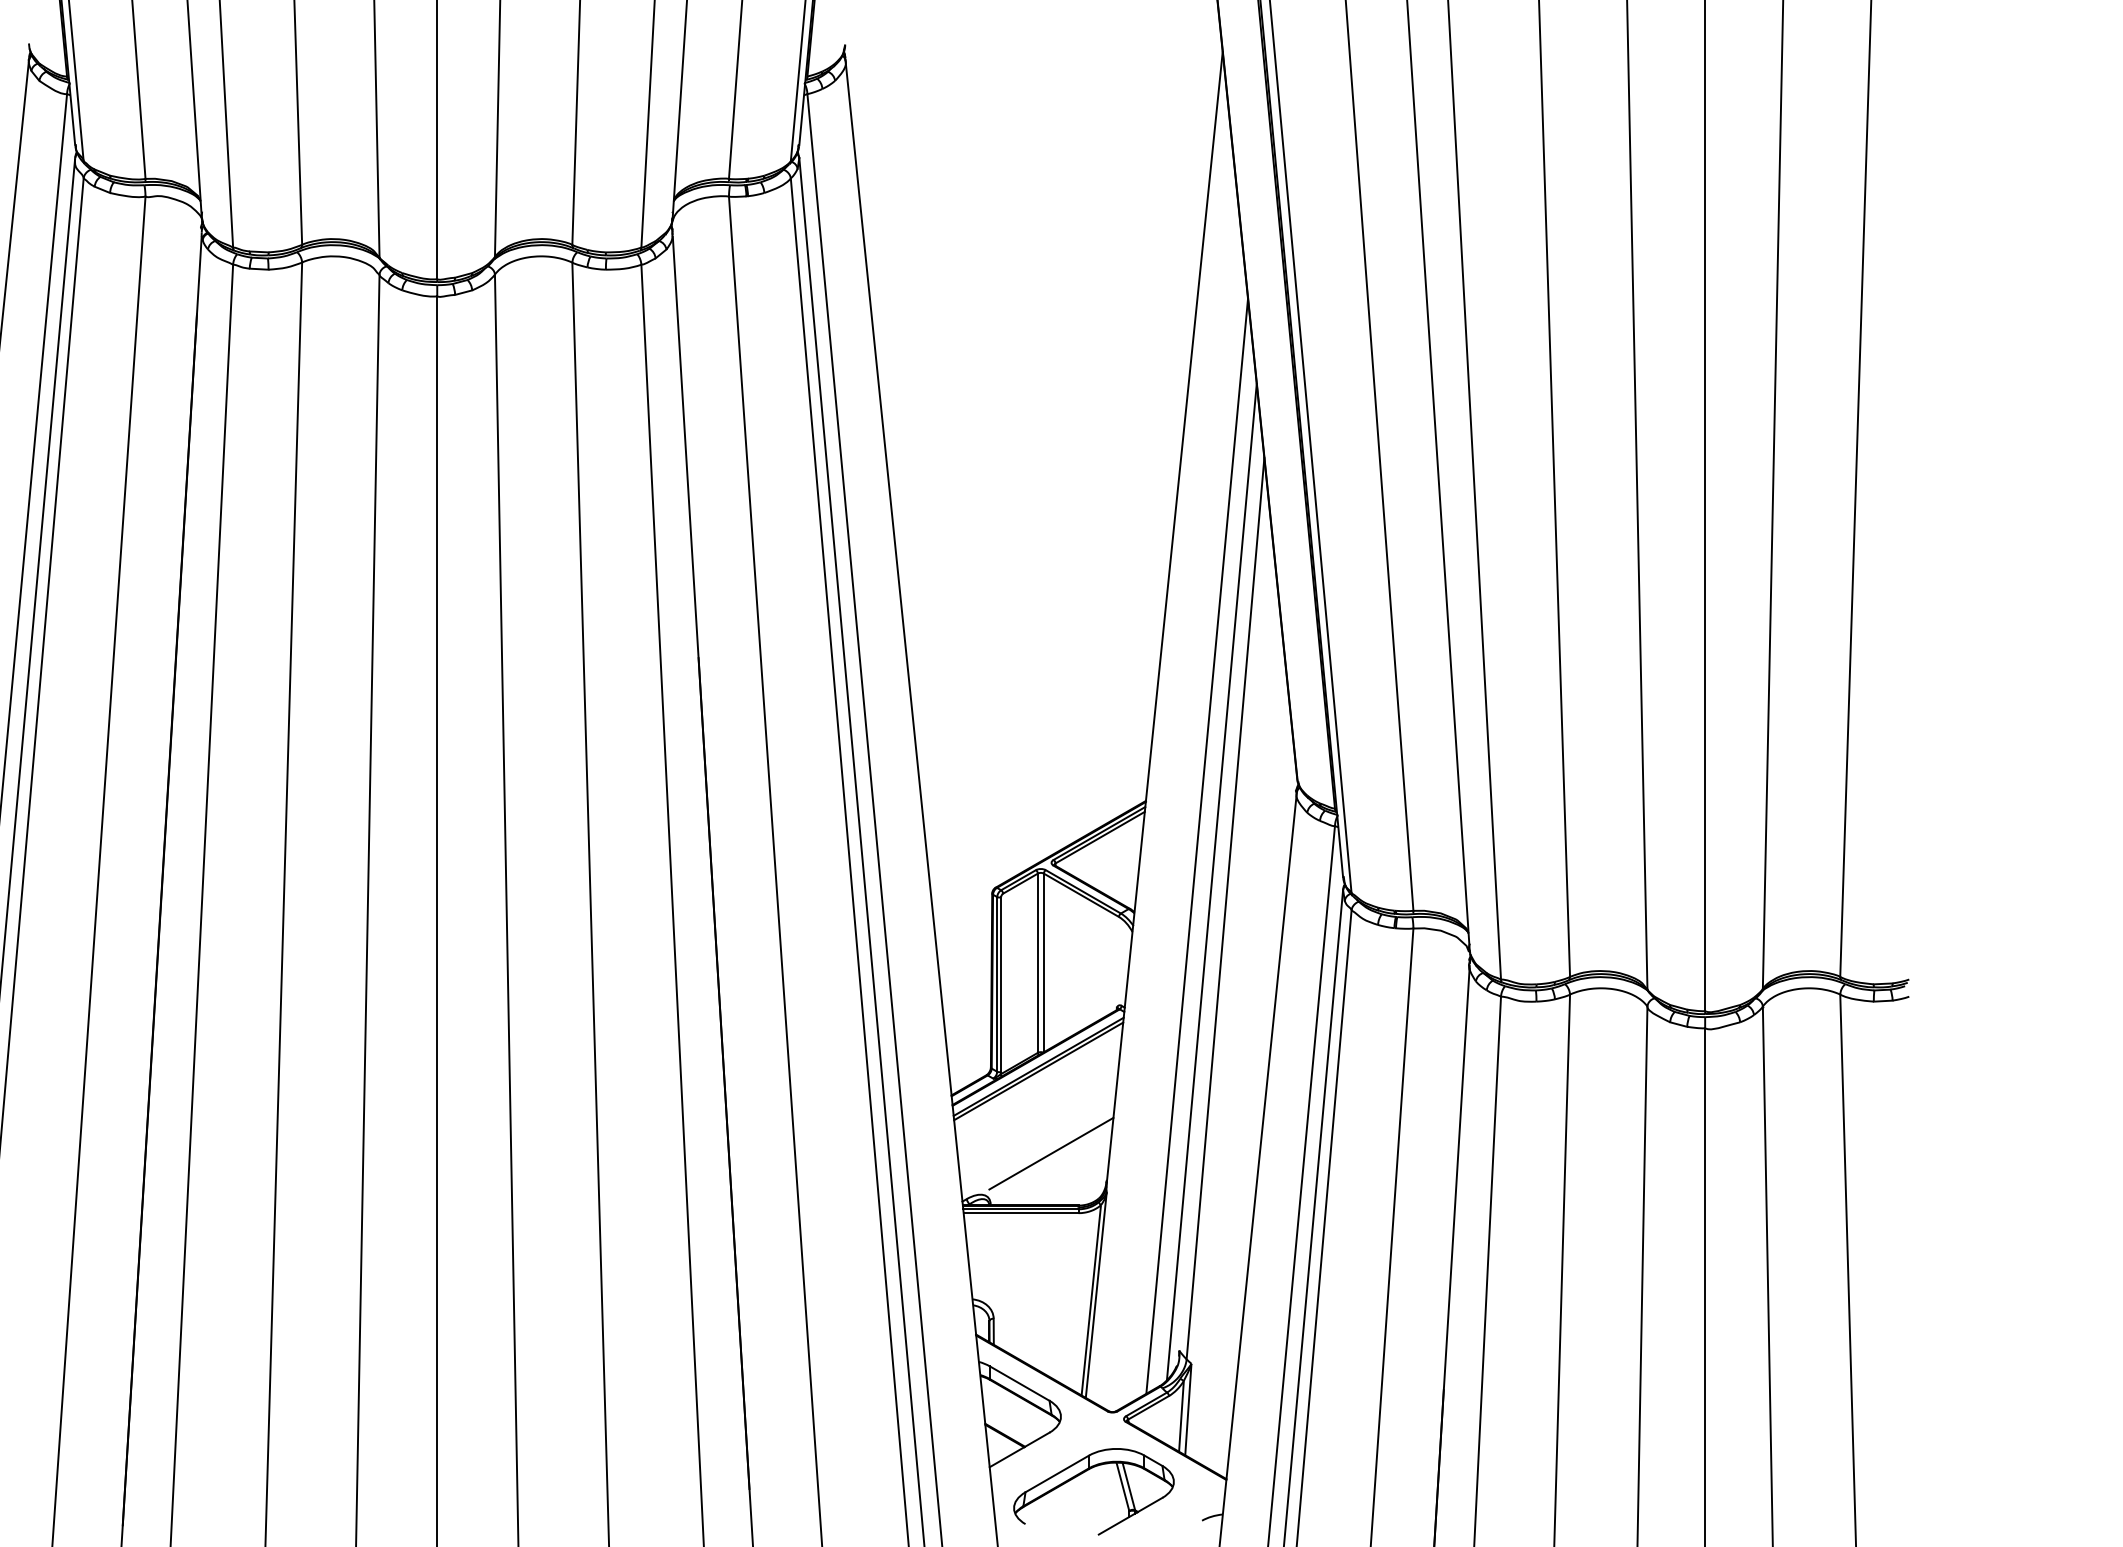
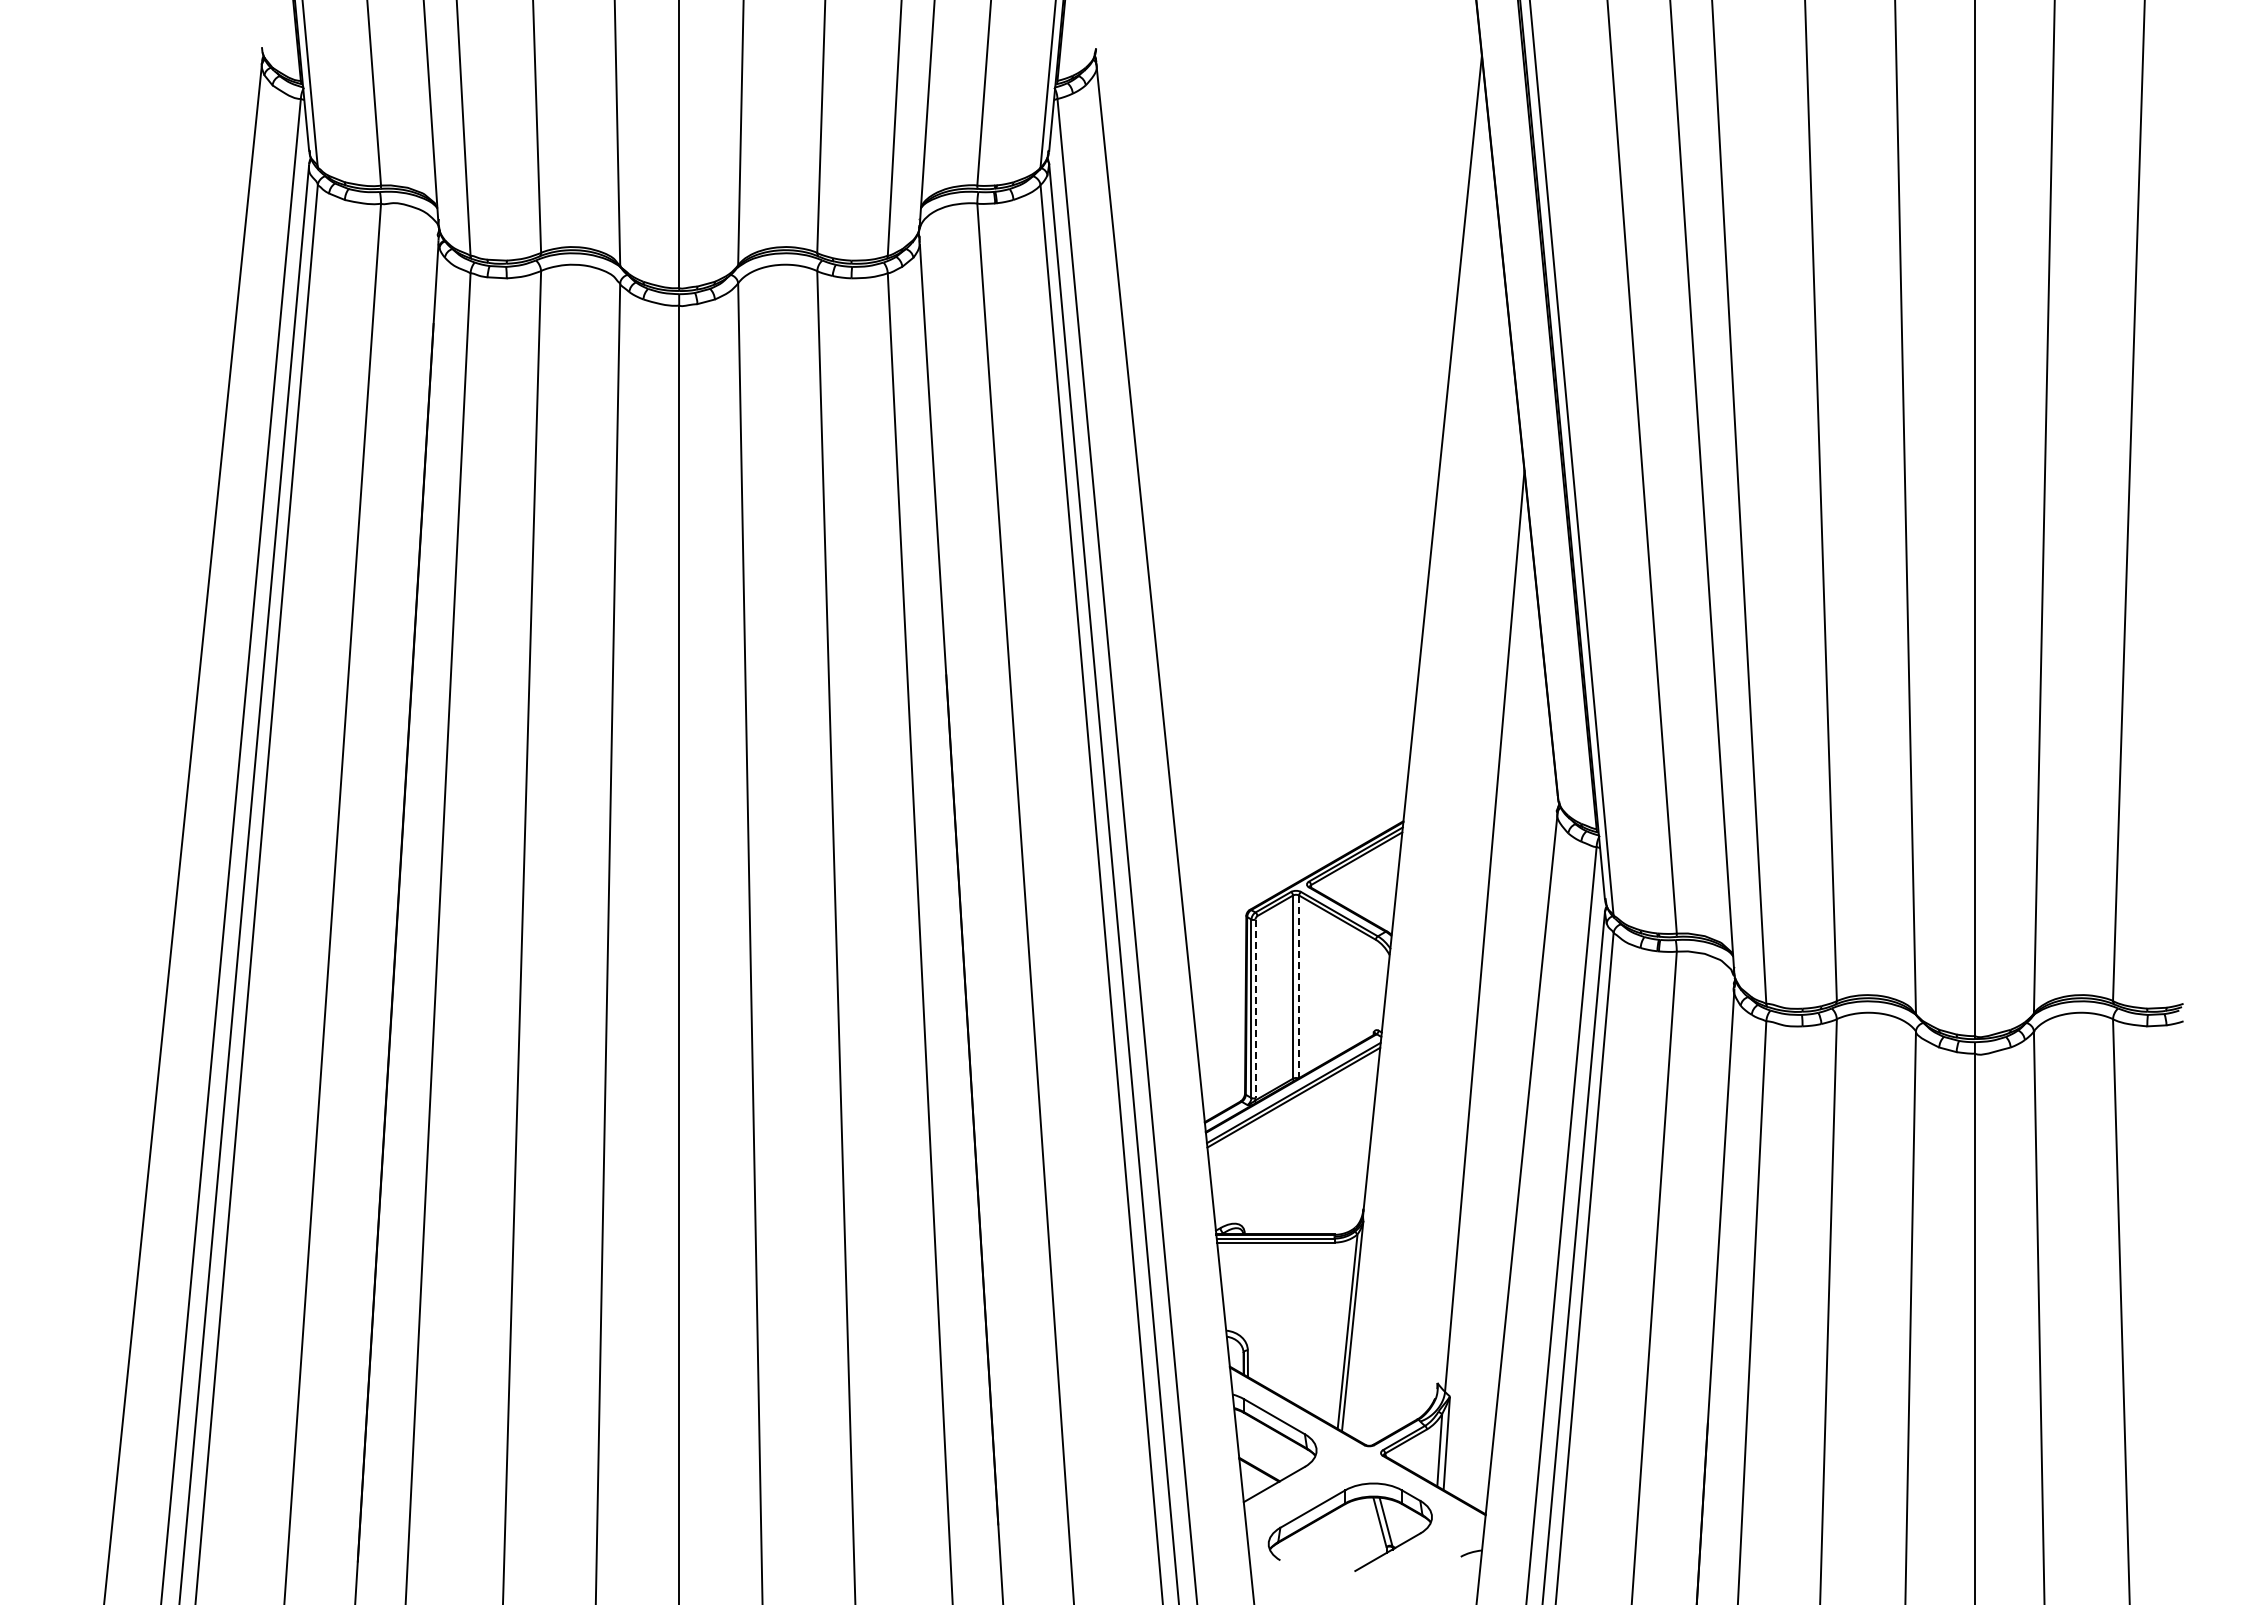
line: (1196, 846) -> (1455, 867), removed
line: (1211, 882) -> (1470, 904), removed
line: (1044, 963) -> (1299, 987), solid -> dashed
line: (1001, 985) -> (1255, 1009), solid -> dashed
line: (1051, 1153) -> (1306, 1181), removed

